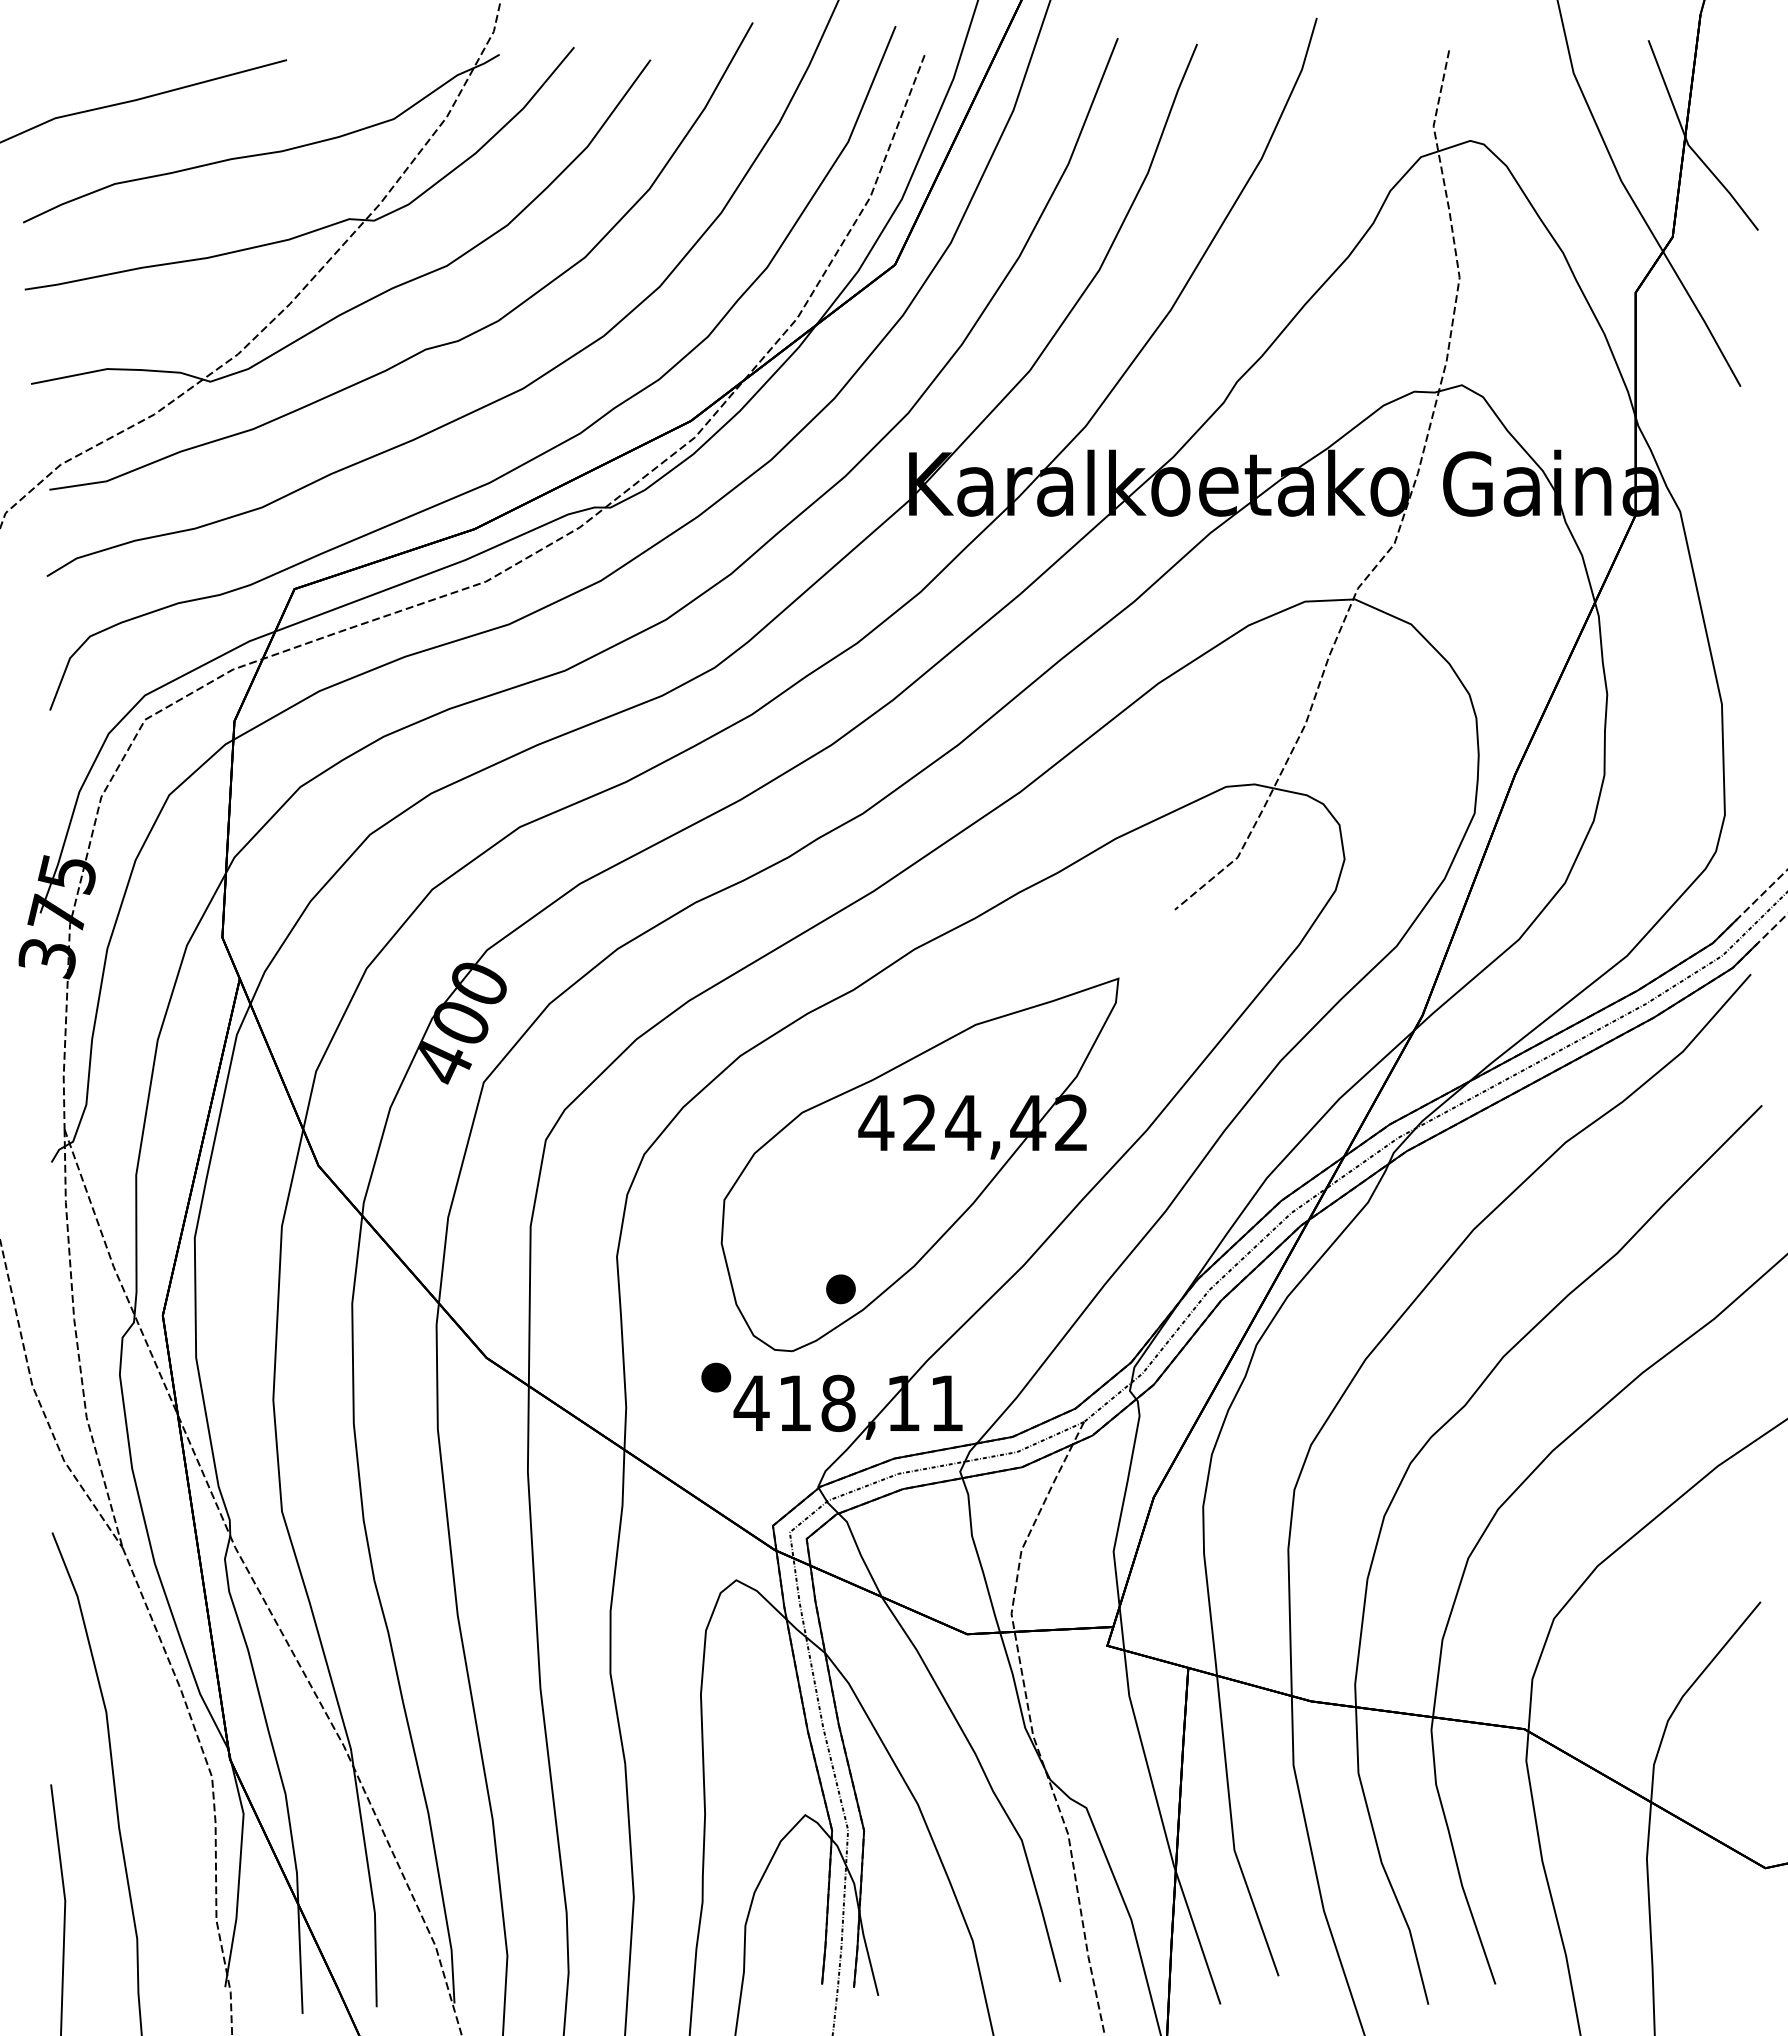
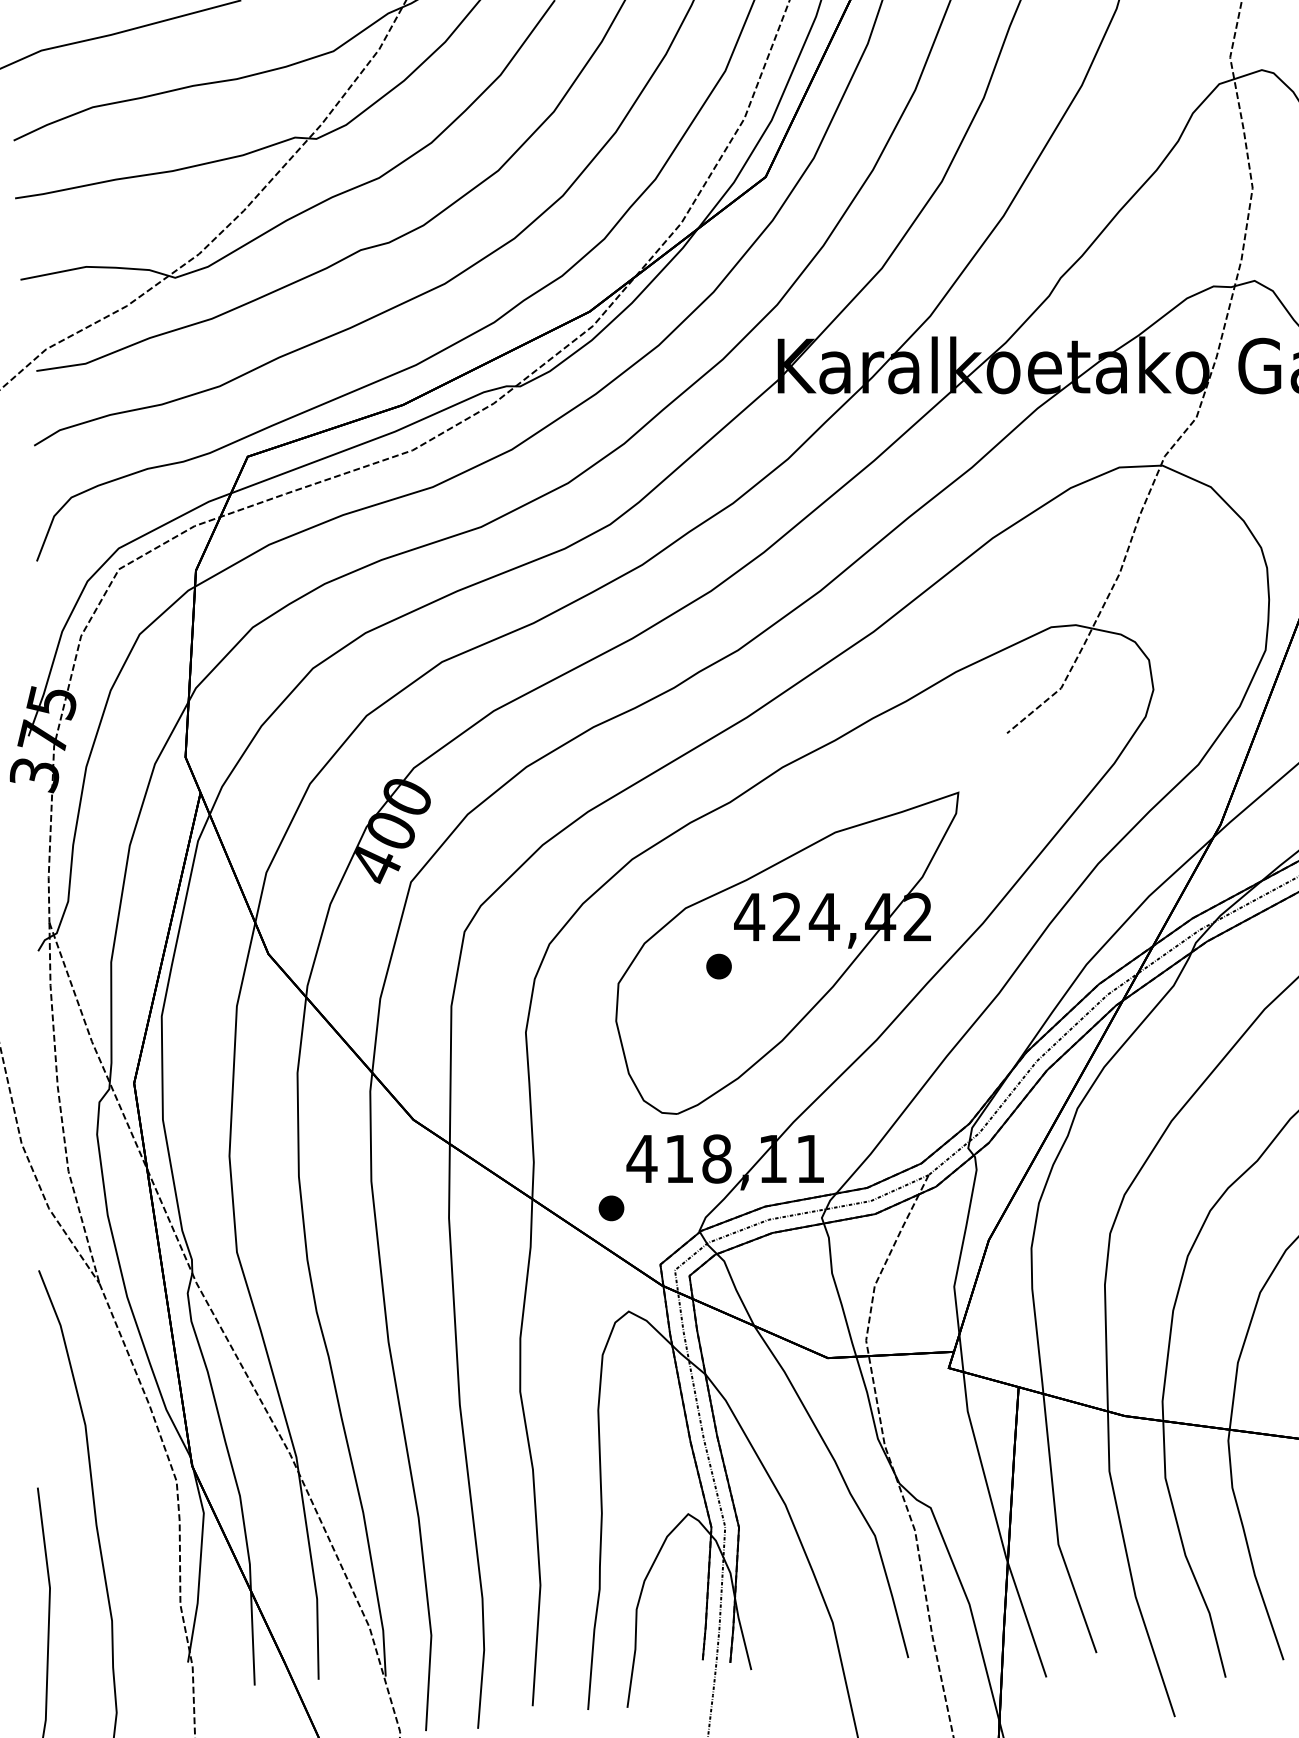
part: (840, 1289) -> (718, 966), moved
part: (716, 1377) -> (611, 1208), moved

